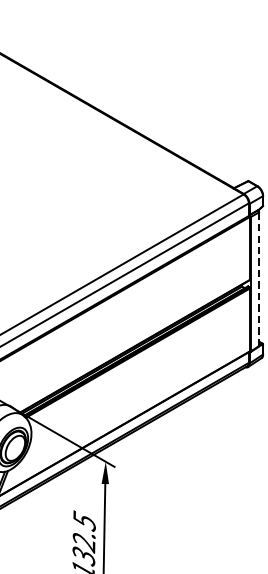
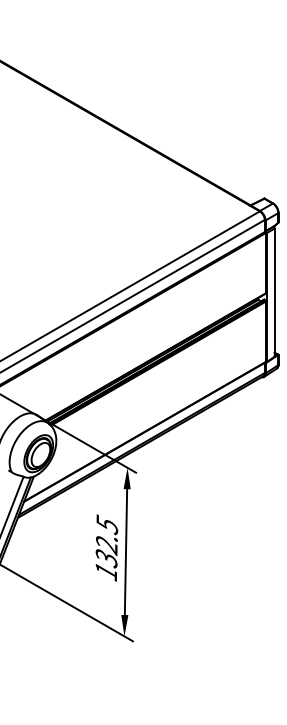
line: (258, 278) -> (274, 292), dashed -> solid

